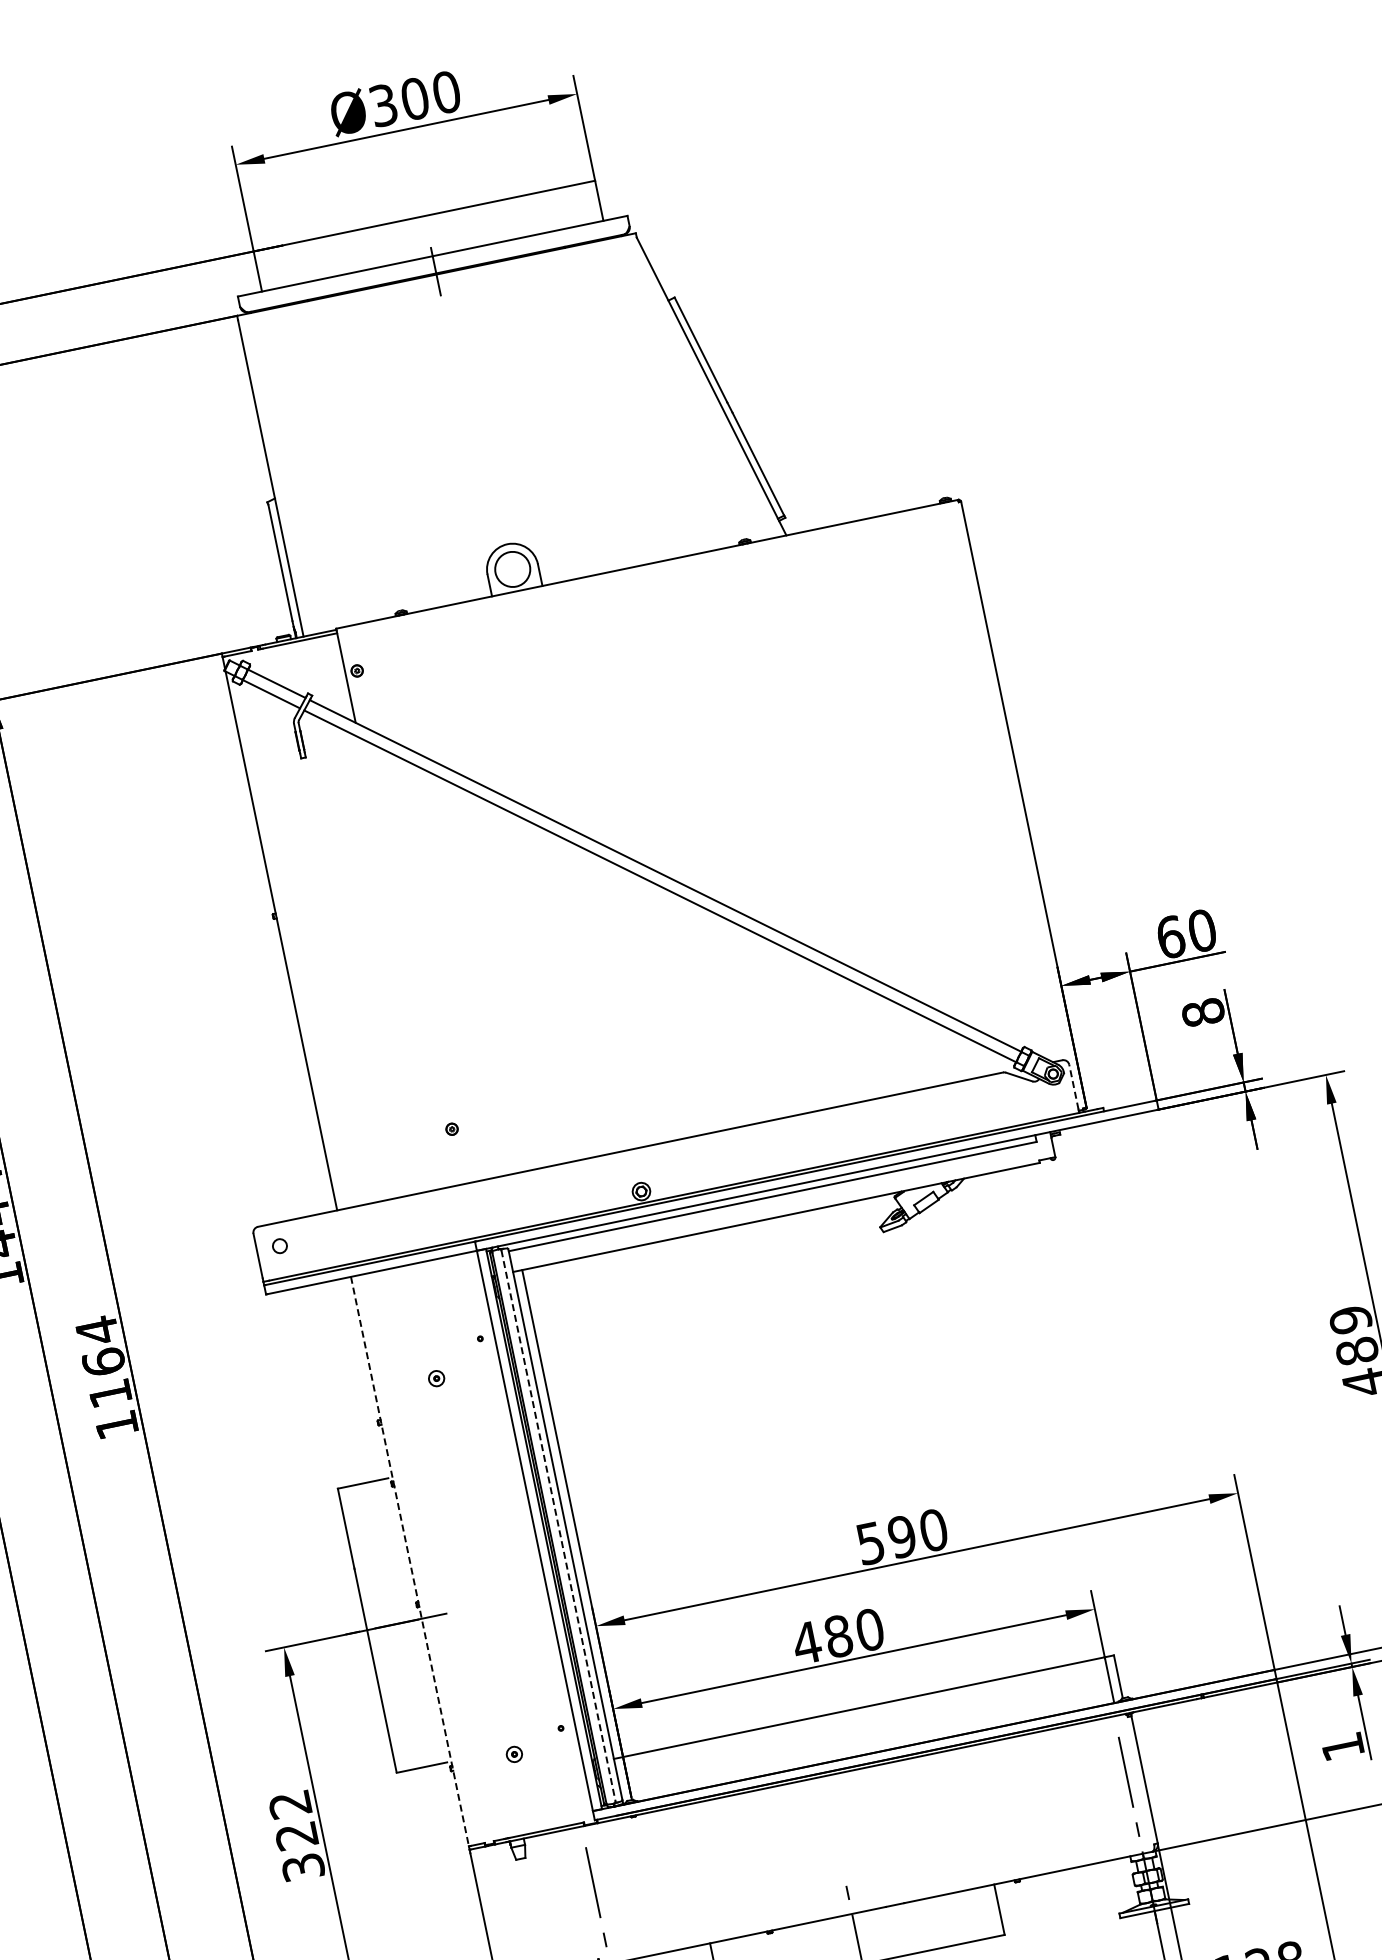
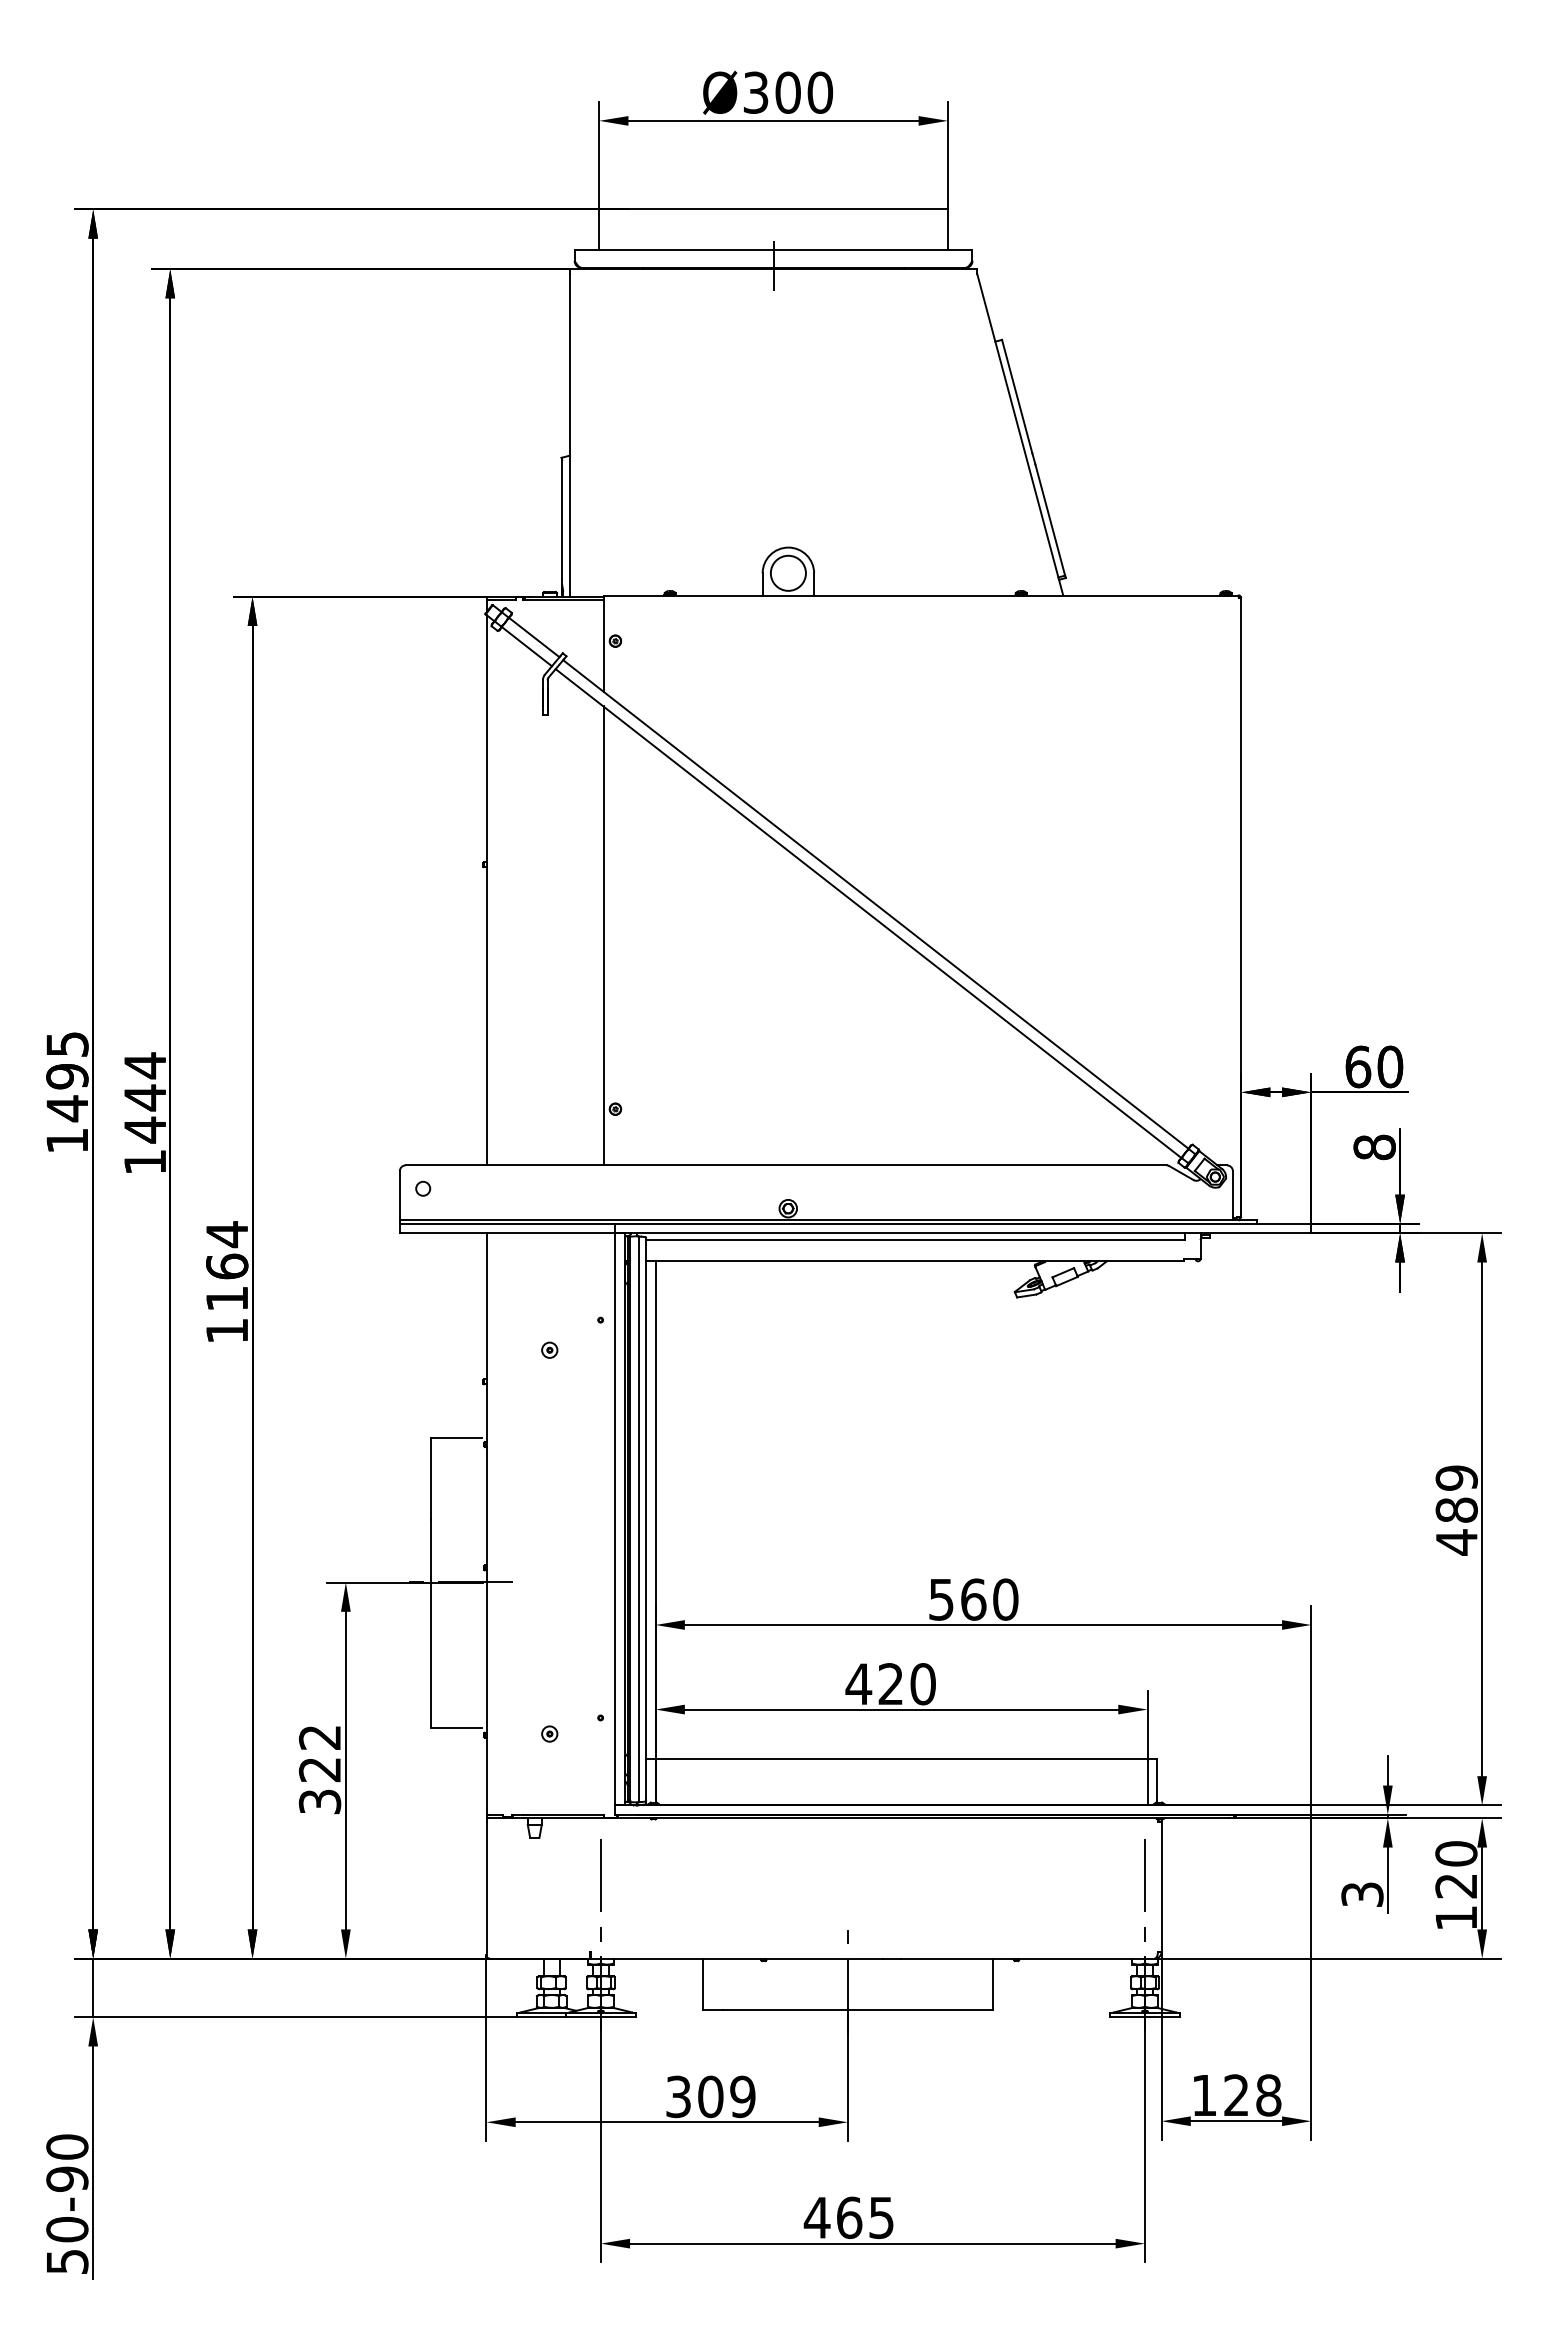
line: (405, 961) -> (603, 935), added
line: (1073, 1087) -> (1232, 1194), dashed -> solid
line: (558, 1526) -> (639, 1519), dashed -> solid
text: (902, 1536) -> (973, 1599), 590 -> 560
line: (410, 1562) -> (486, 1524), dashed -> solid
text: (838, 1636) -> (890, 1684), 480 -> 420
text: (1342, 1746) -> (1362, 1894), 1 -> 3

